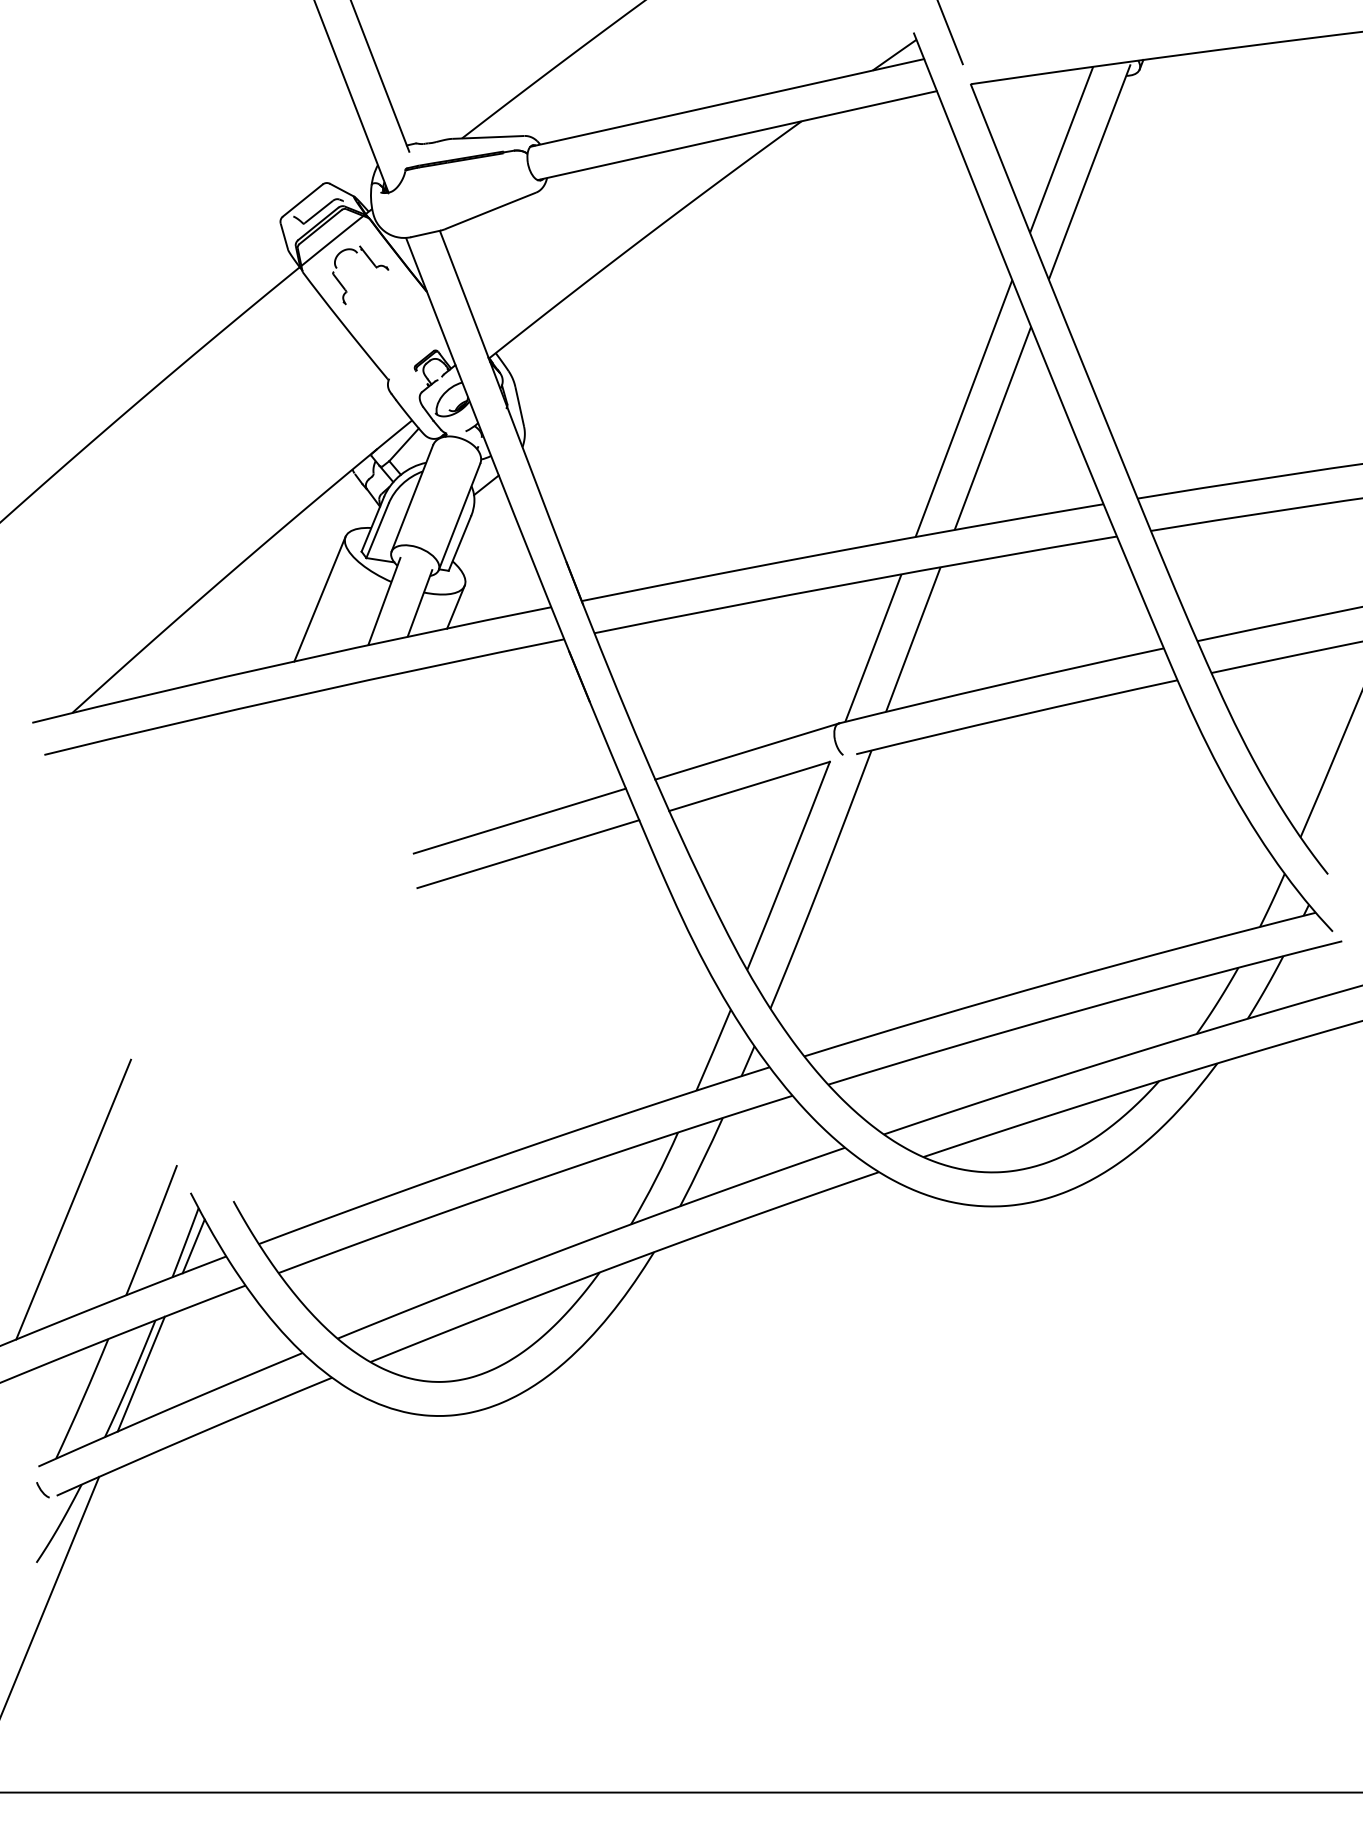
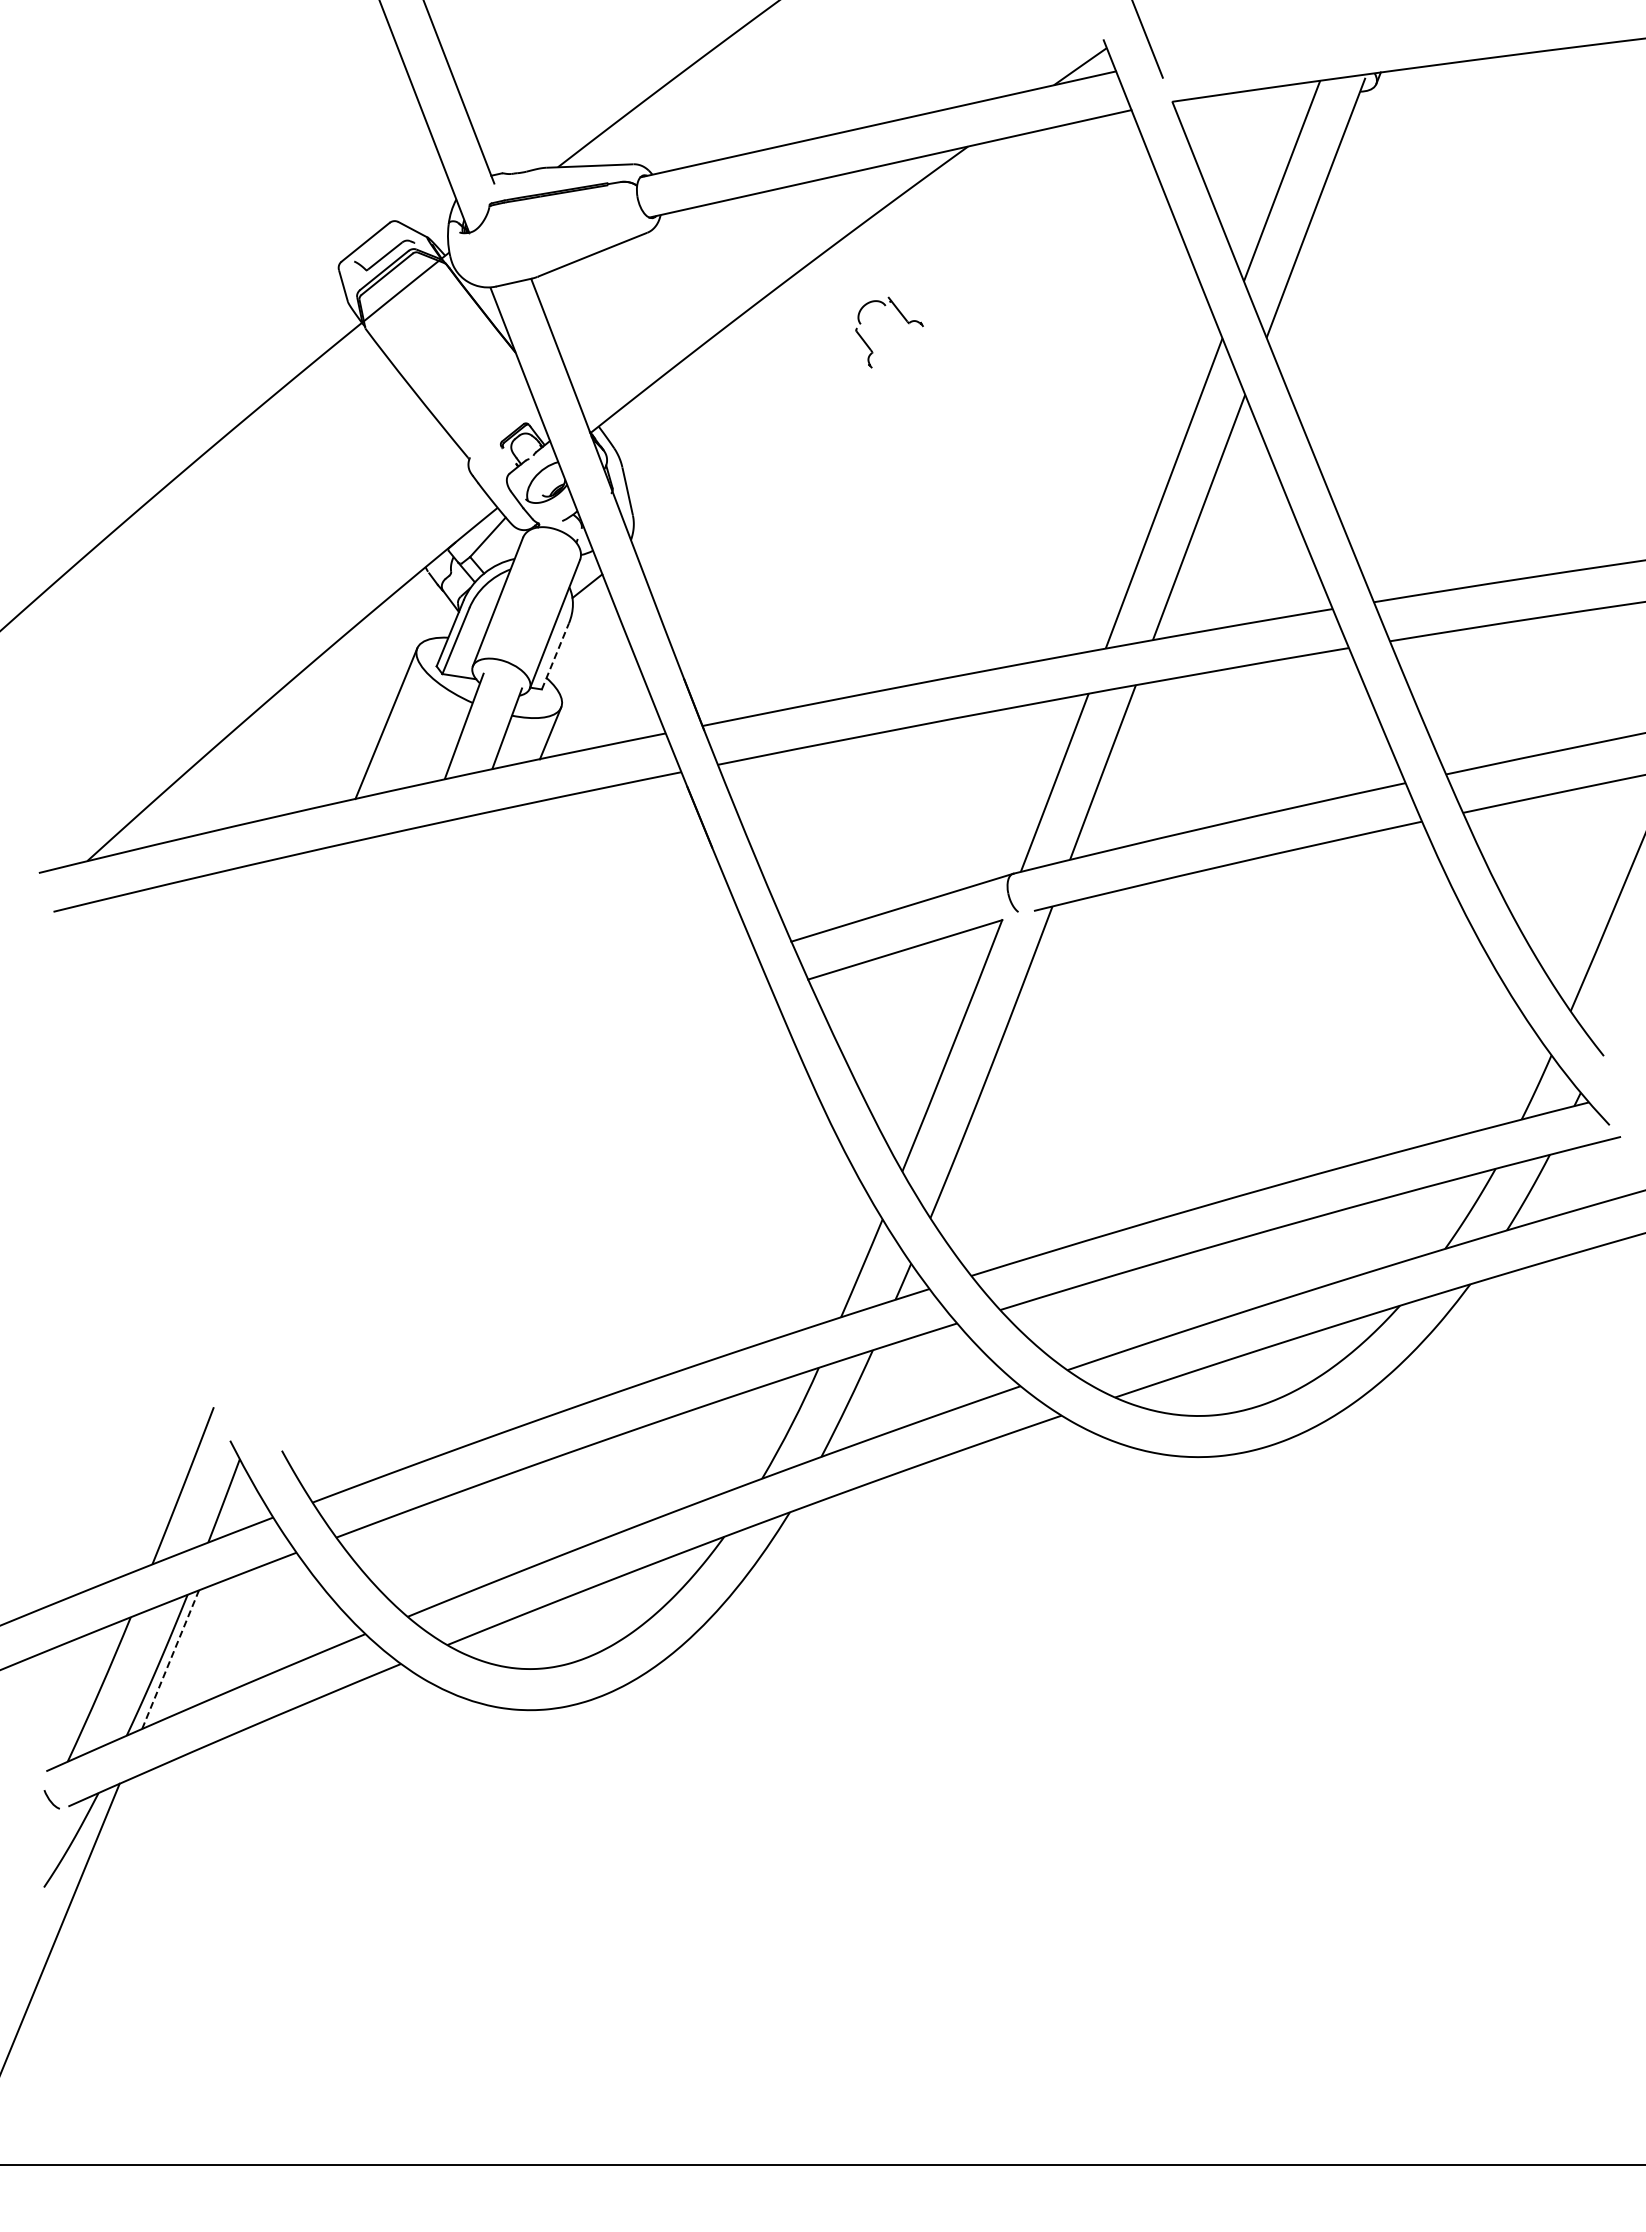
part: (374, 266) -> (906, 322), moved
line: (460, 543) -> (555, 656), solid -> dashed
line: (519, 820) -> (627, 991), removed
line: (528, 854) -> (638, 1031), removed
line: (73, 1199) -> (88, 1448), removed
line: (193, 1245) -> (233, 1504), removed
line: (141, 1374) -> (170, 1659), solid -> dashed

